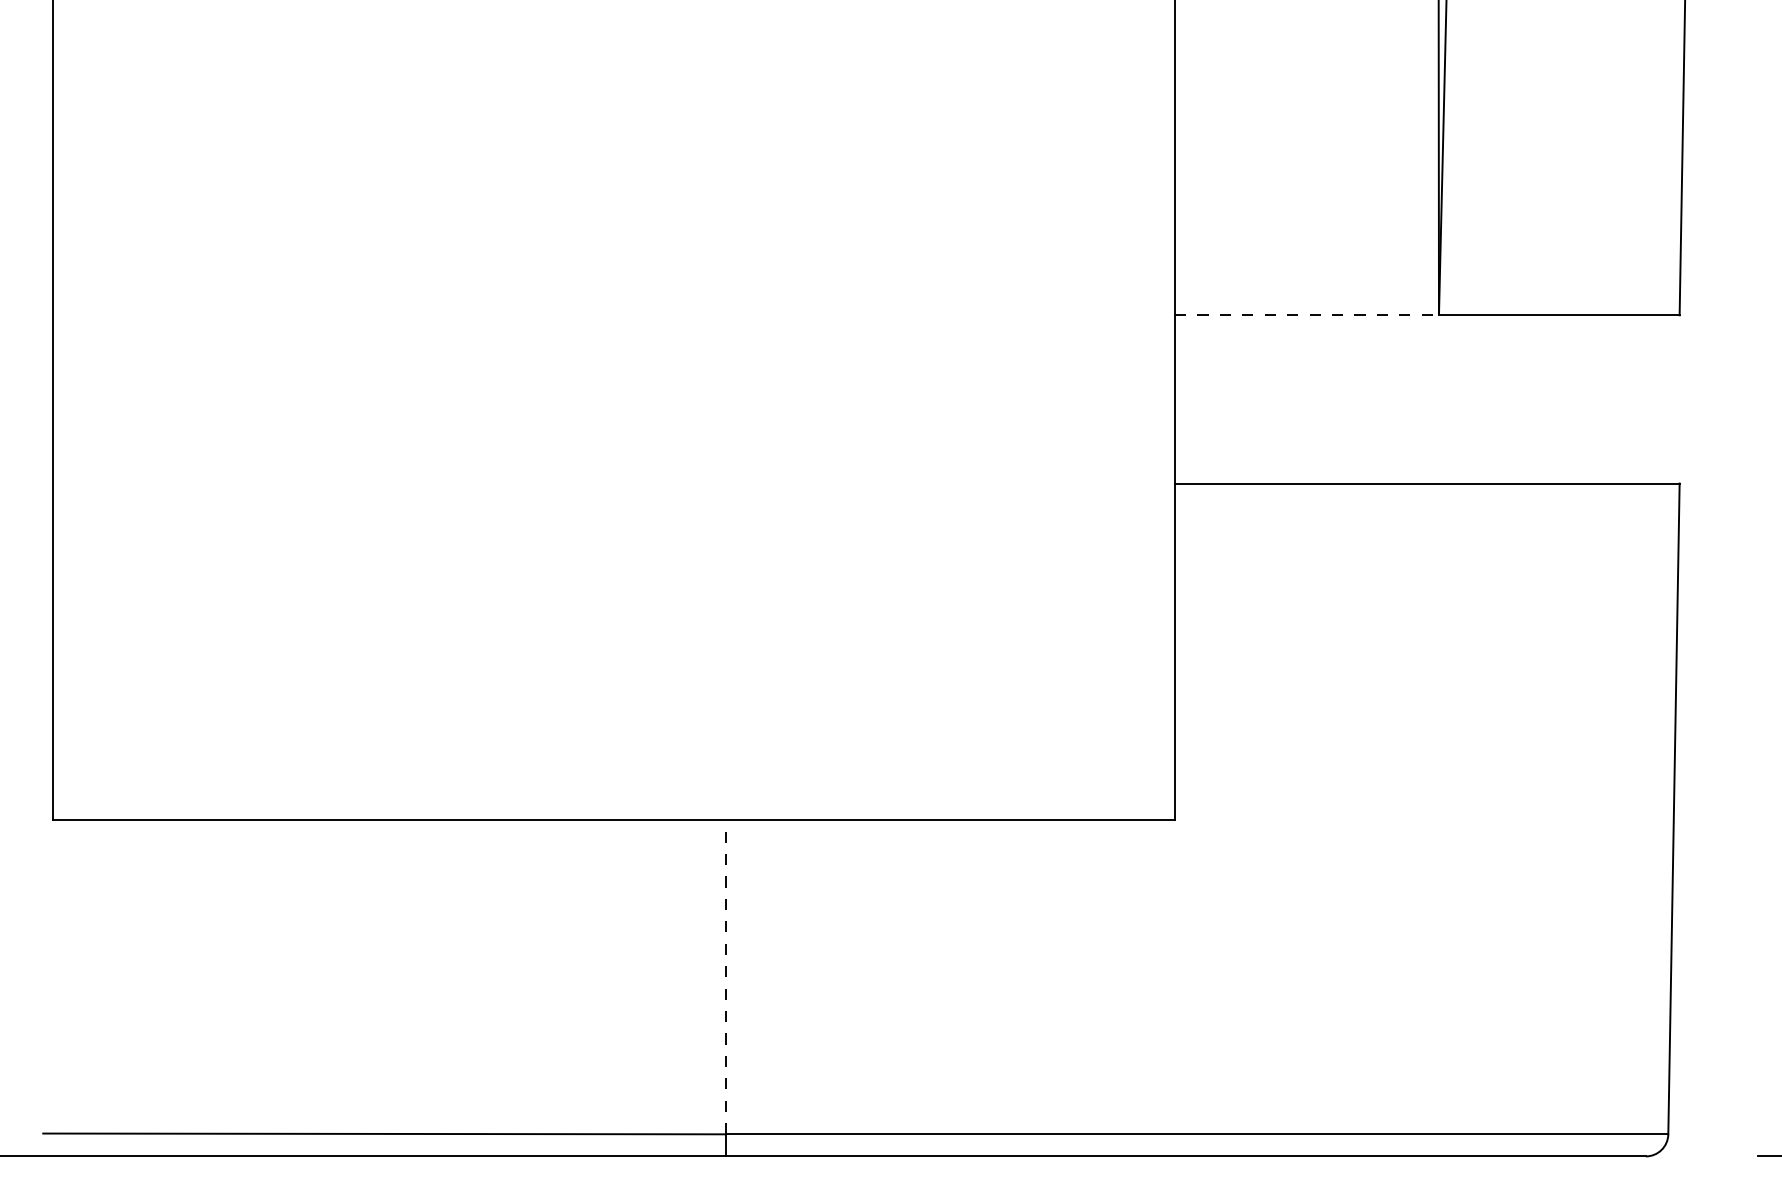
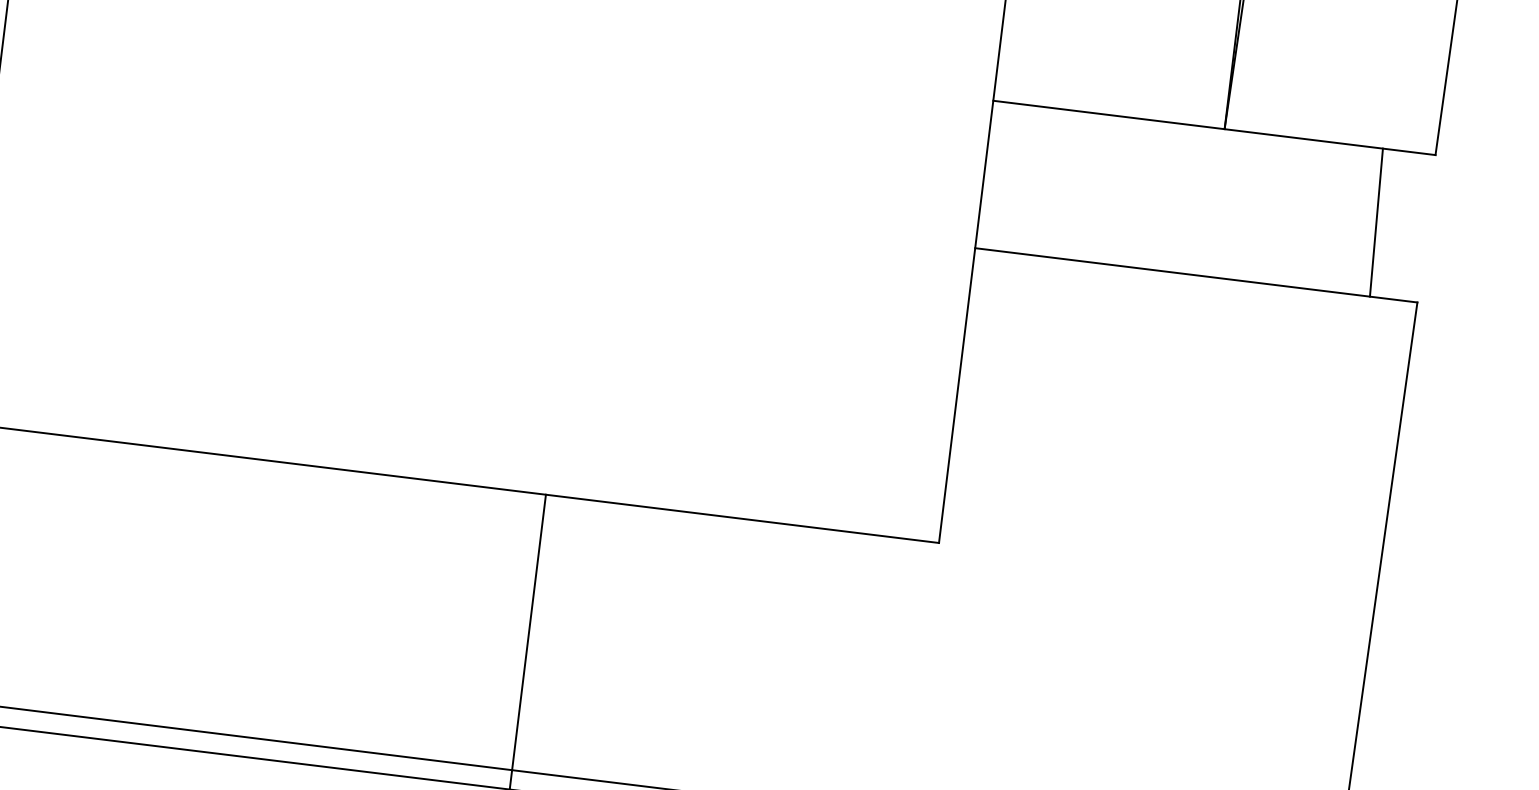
line: (1306, 315) -> (1108, 115), dashed -> solid
line: (1622, 399) -> (1376, 222), added
line: (726, 976) -> (529, 631), dashed -> solid

